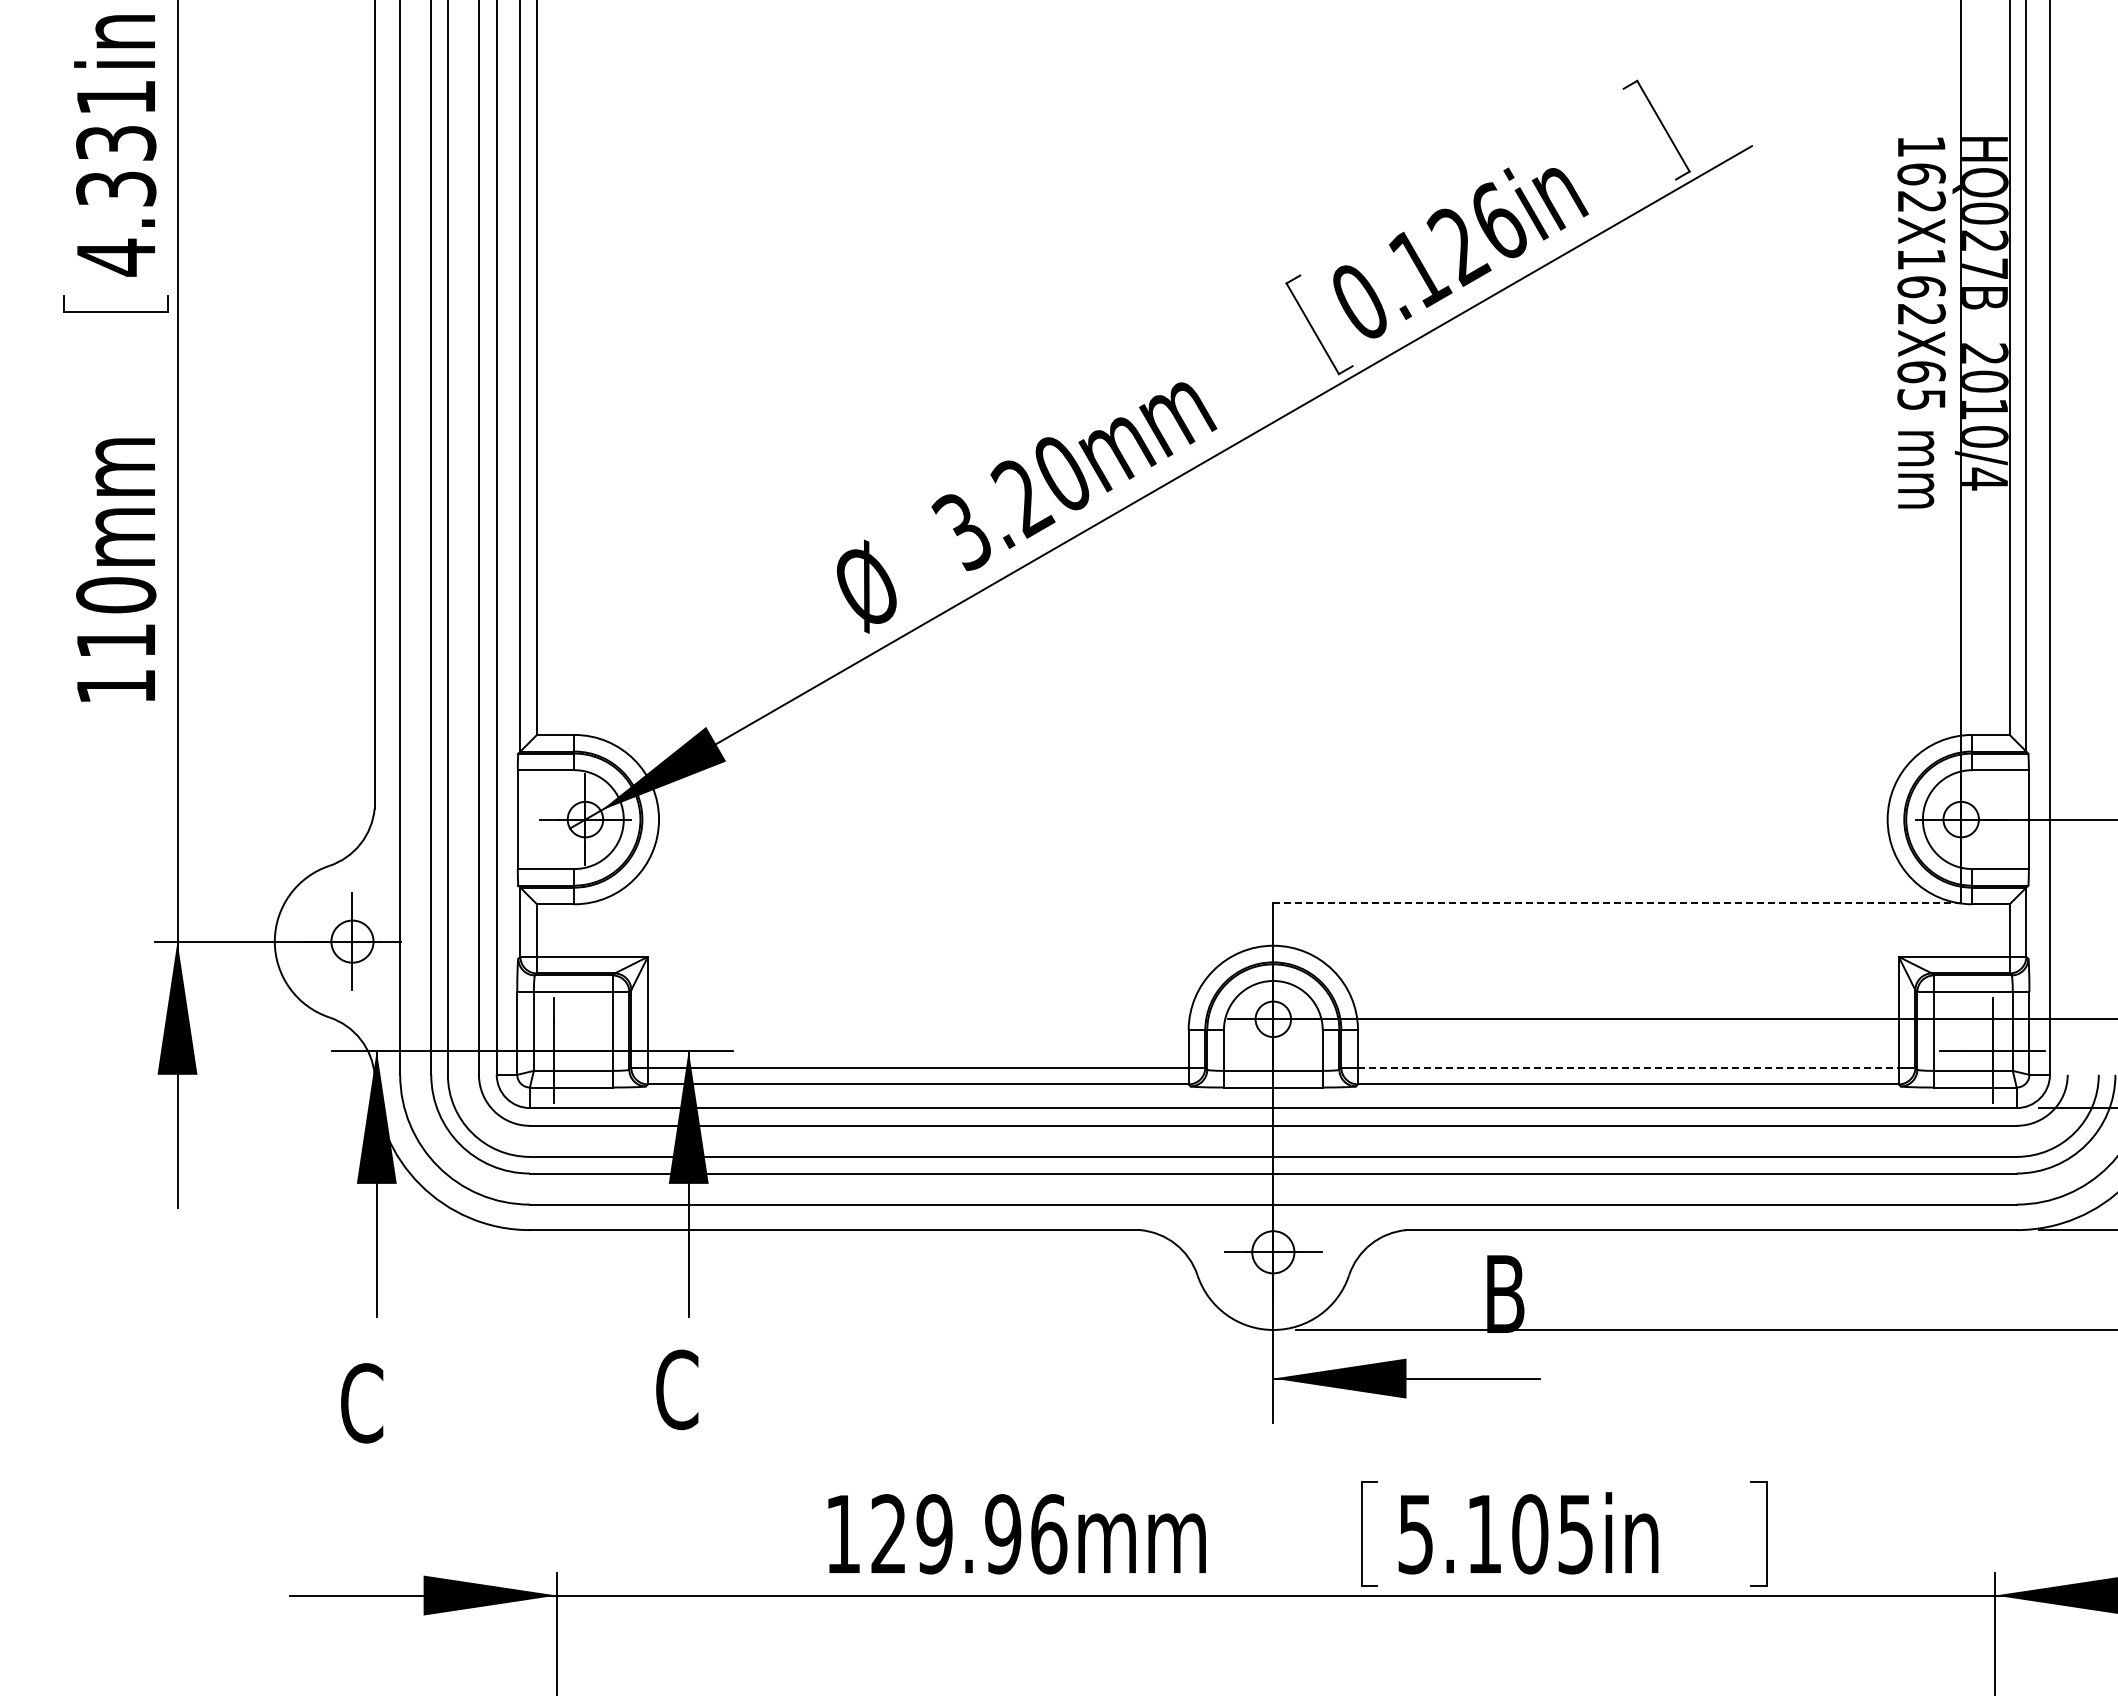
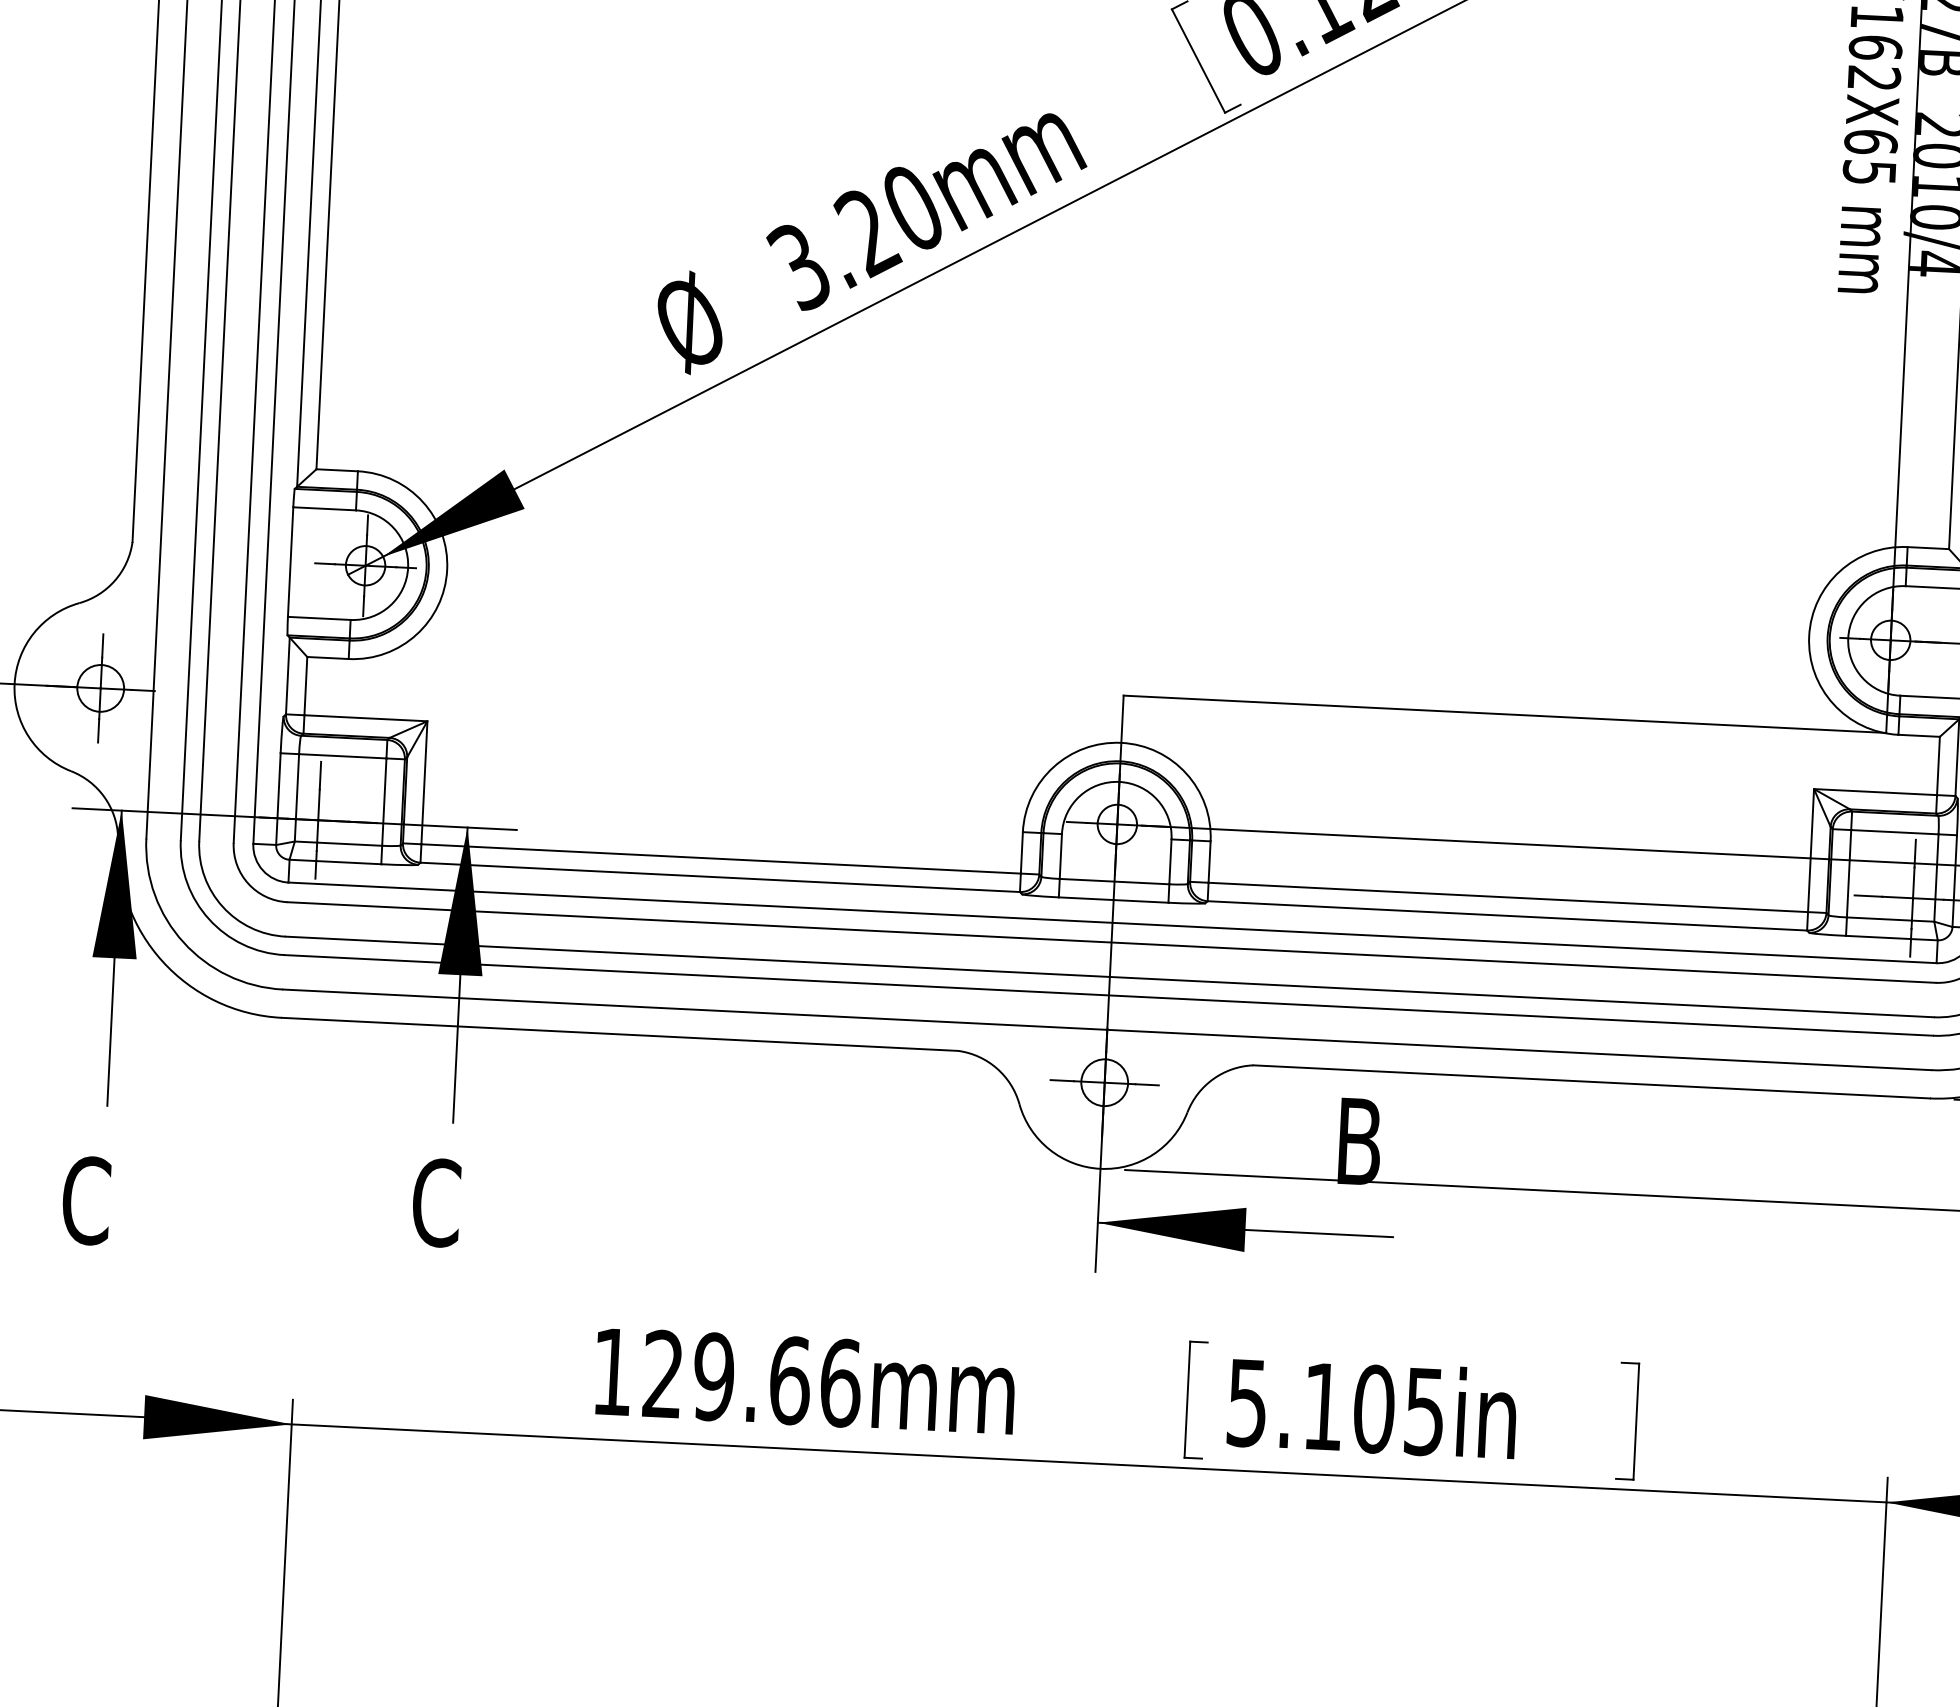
line: (1617, 903) -> (1505, 714), dashed -> solid
line: (1628, 1067) -> (1508, 897), dashed -> solid
text: (1003, 1534) -> (790, 1380), 129.96mm -> 129.66mm

